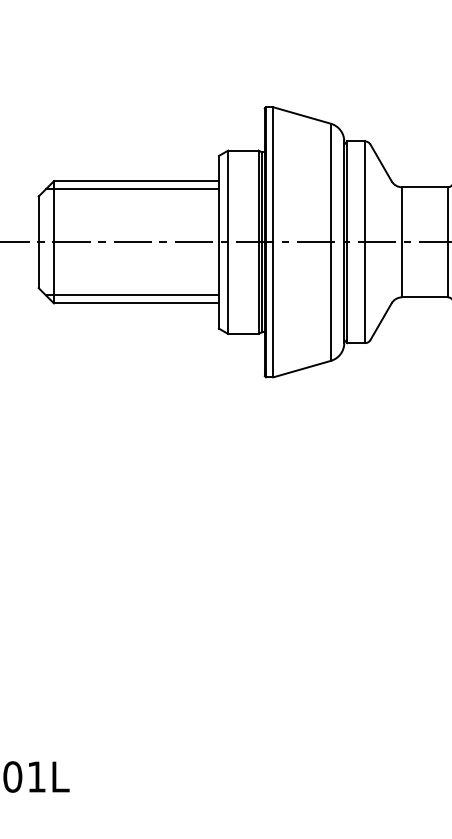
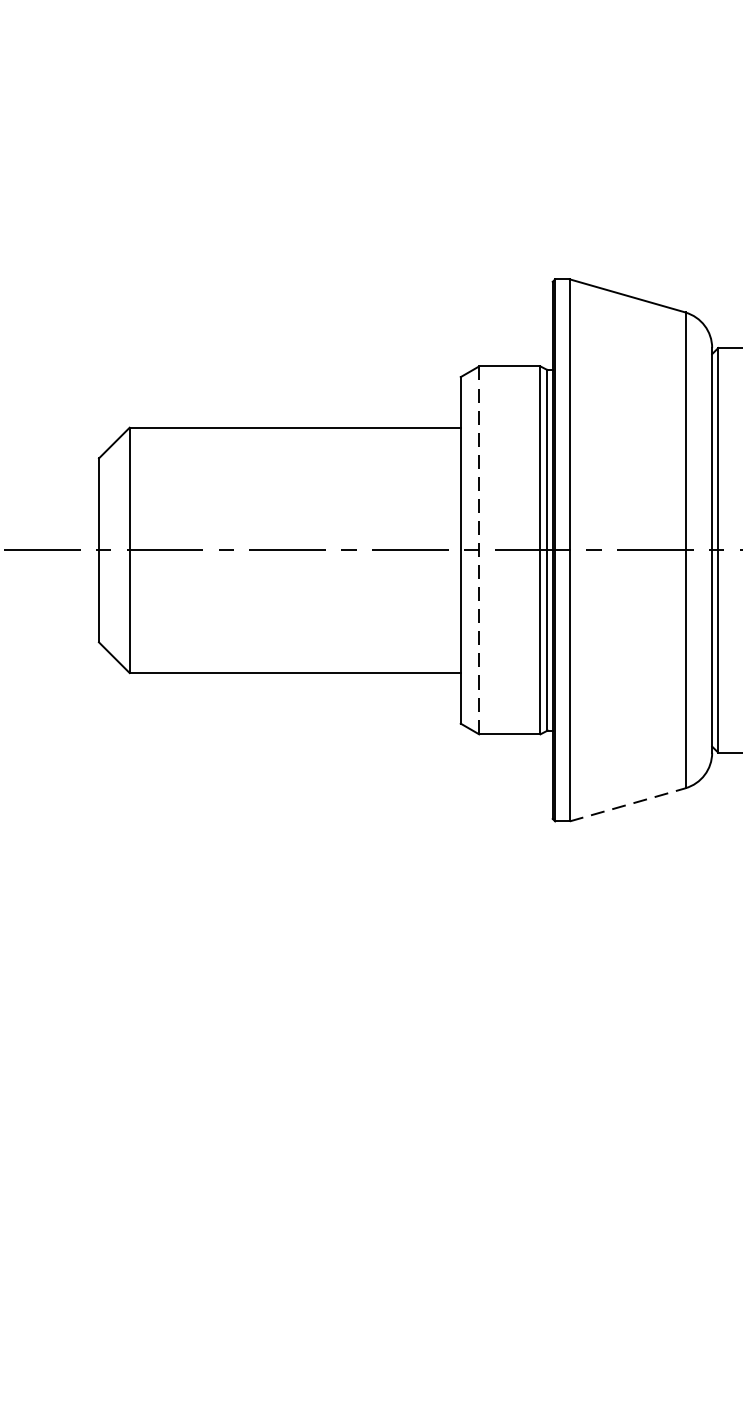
line: (131, 189) -> (285, 444), removed
line: (228, 242) -> (479, 550), solid -> dashed
line: (131, 295) -> (285, 657), removed
line: (302, 368) -> (628, 803), solid -> dashed

